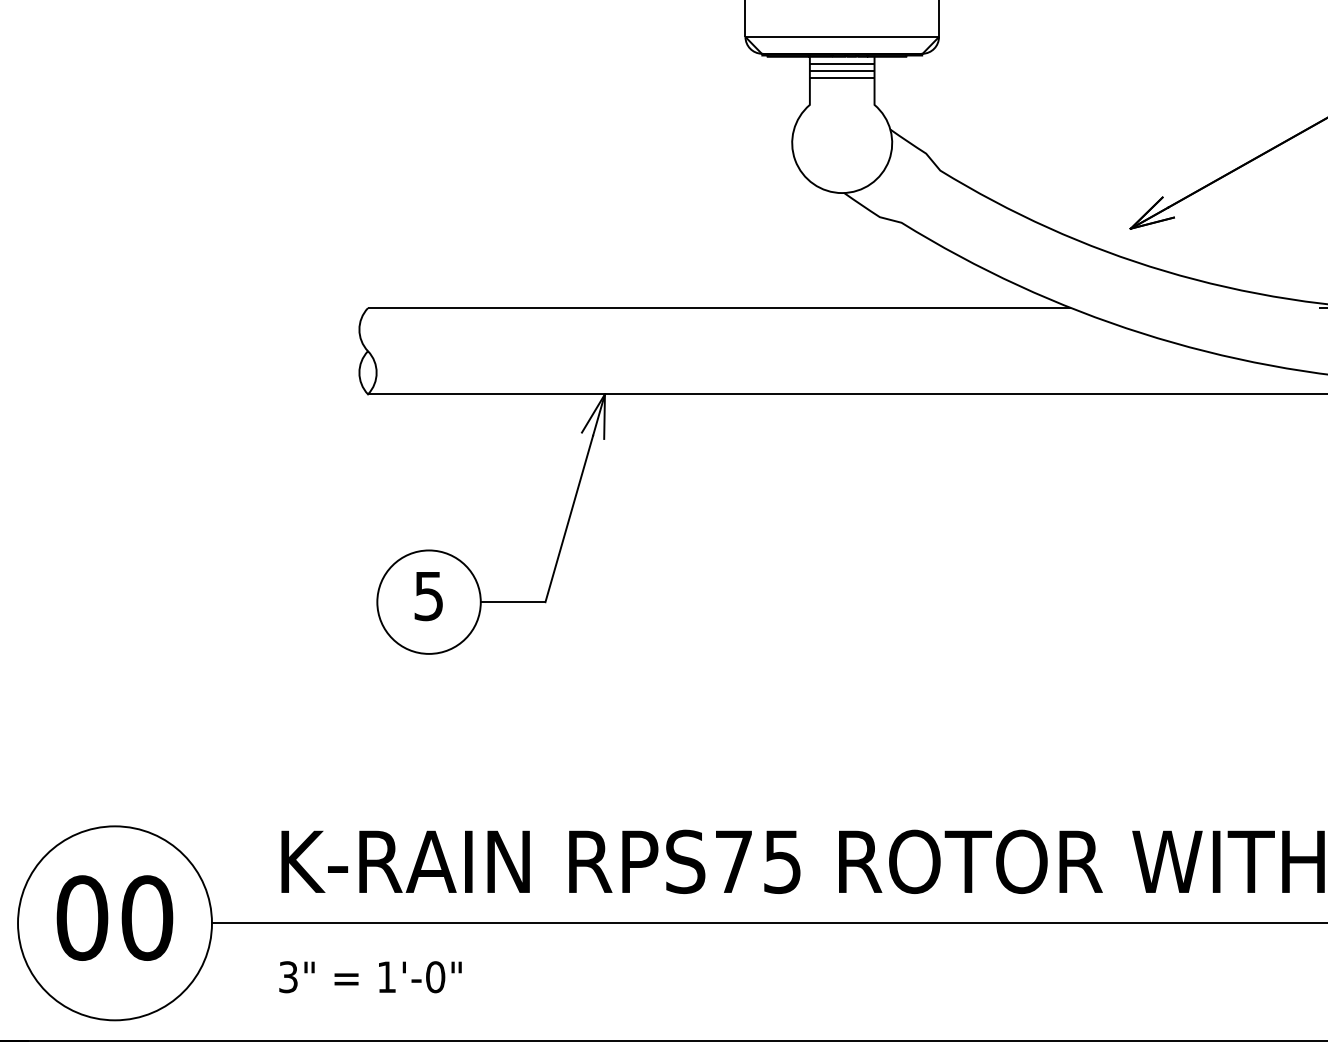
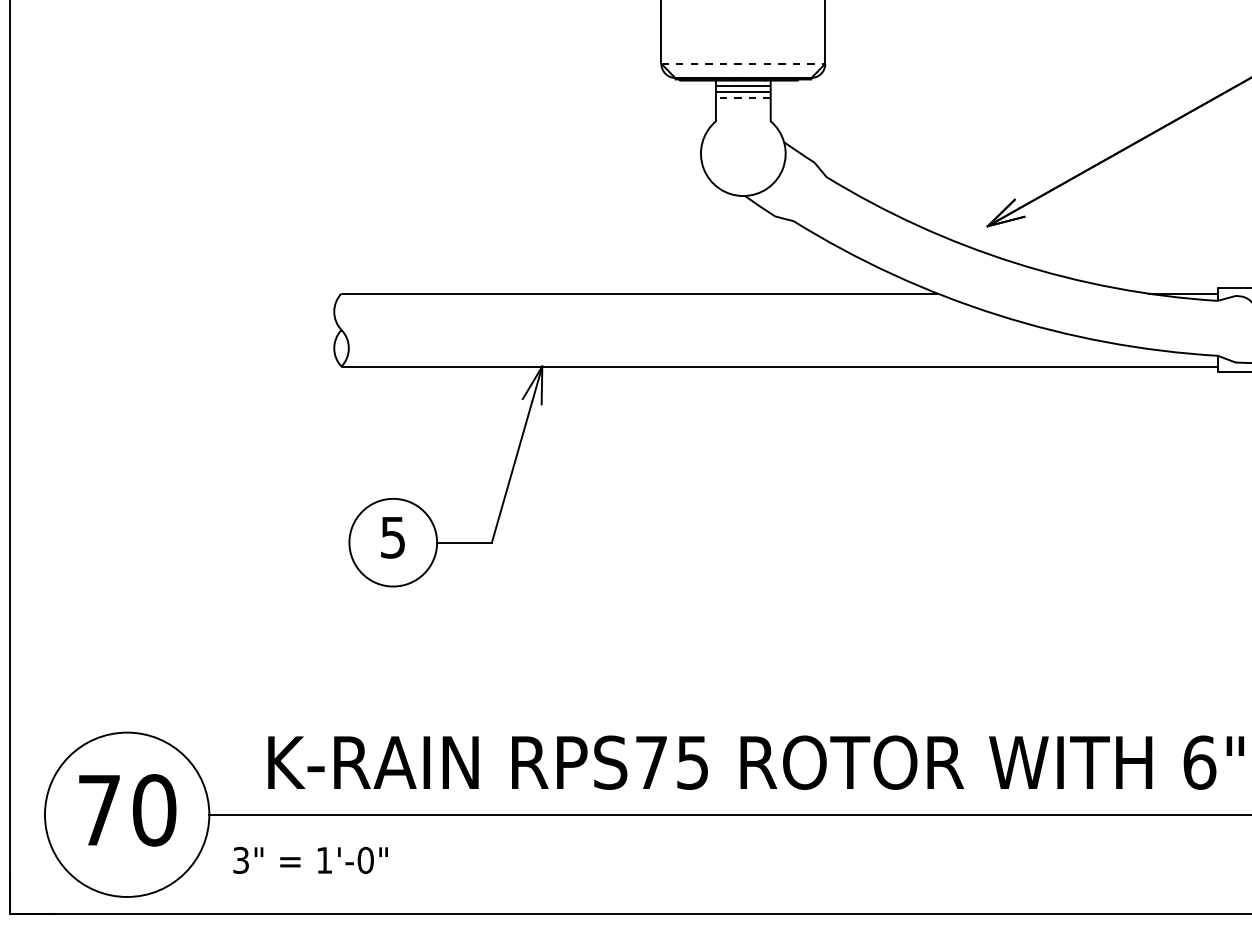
line: (842, 36) -> (743, 63), solid -> dashed
line: (841, 77) -> (742, 98), solid -> dashed
text: (82, 918) -> (99, 810), 00 -> 70
text: (370, 976) -> (310, 859), moved

